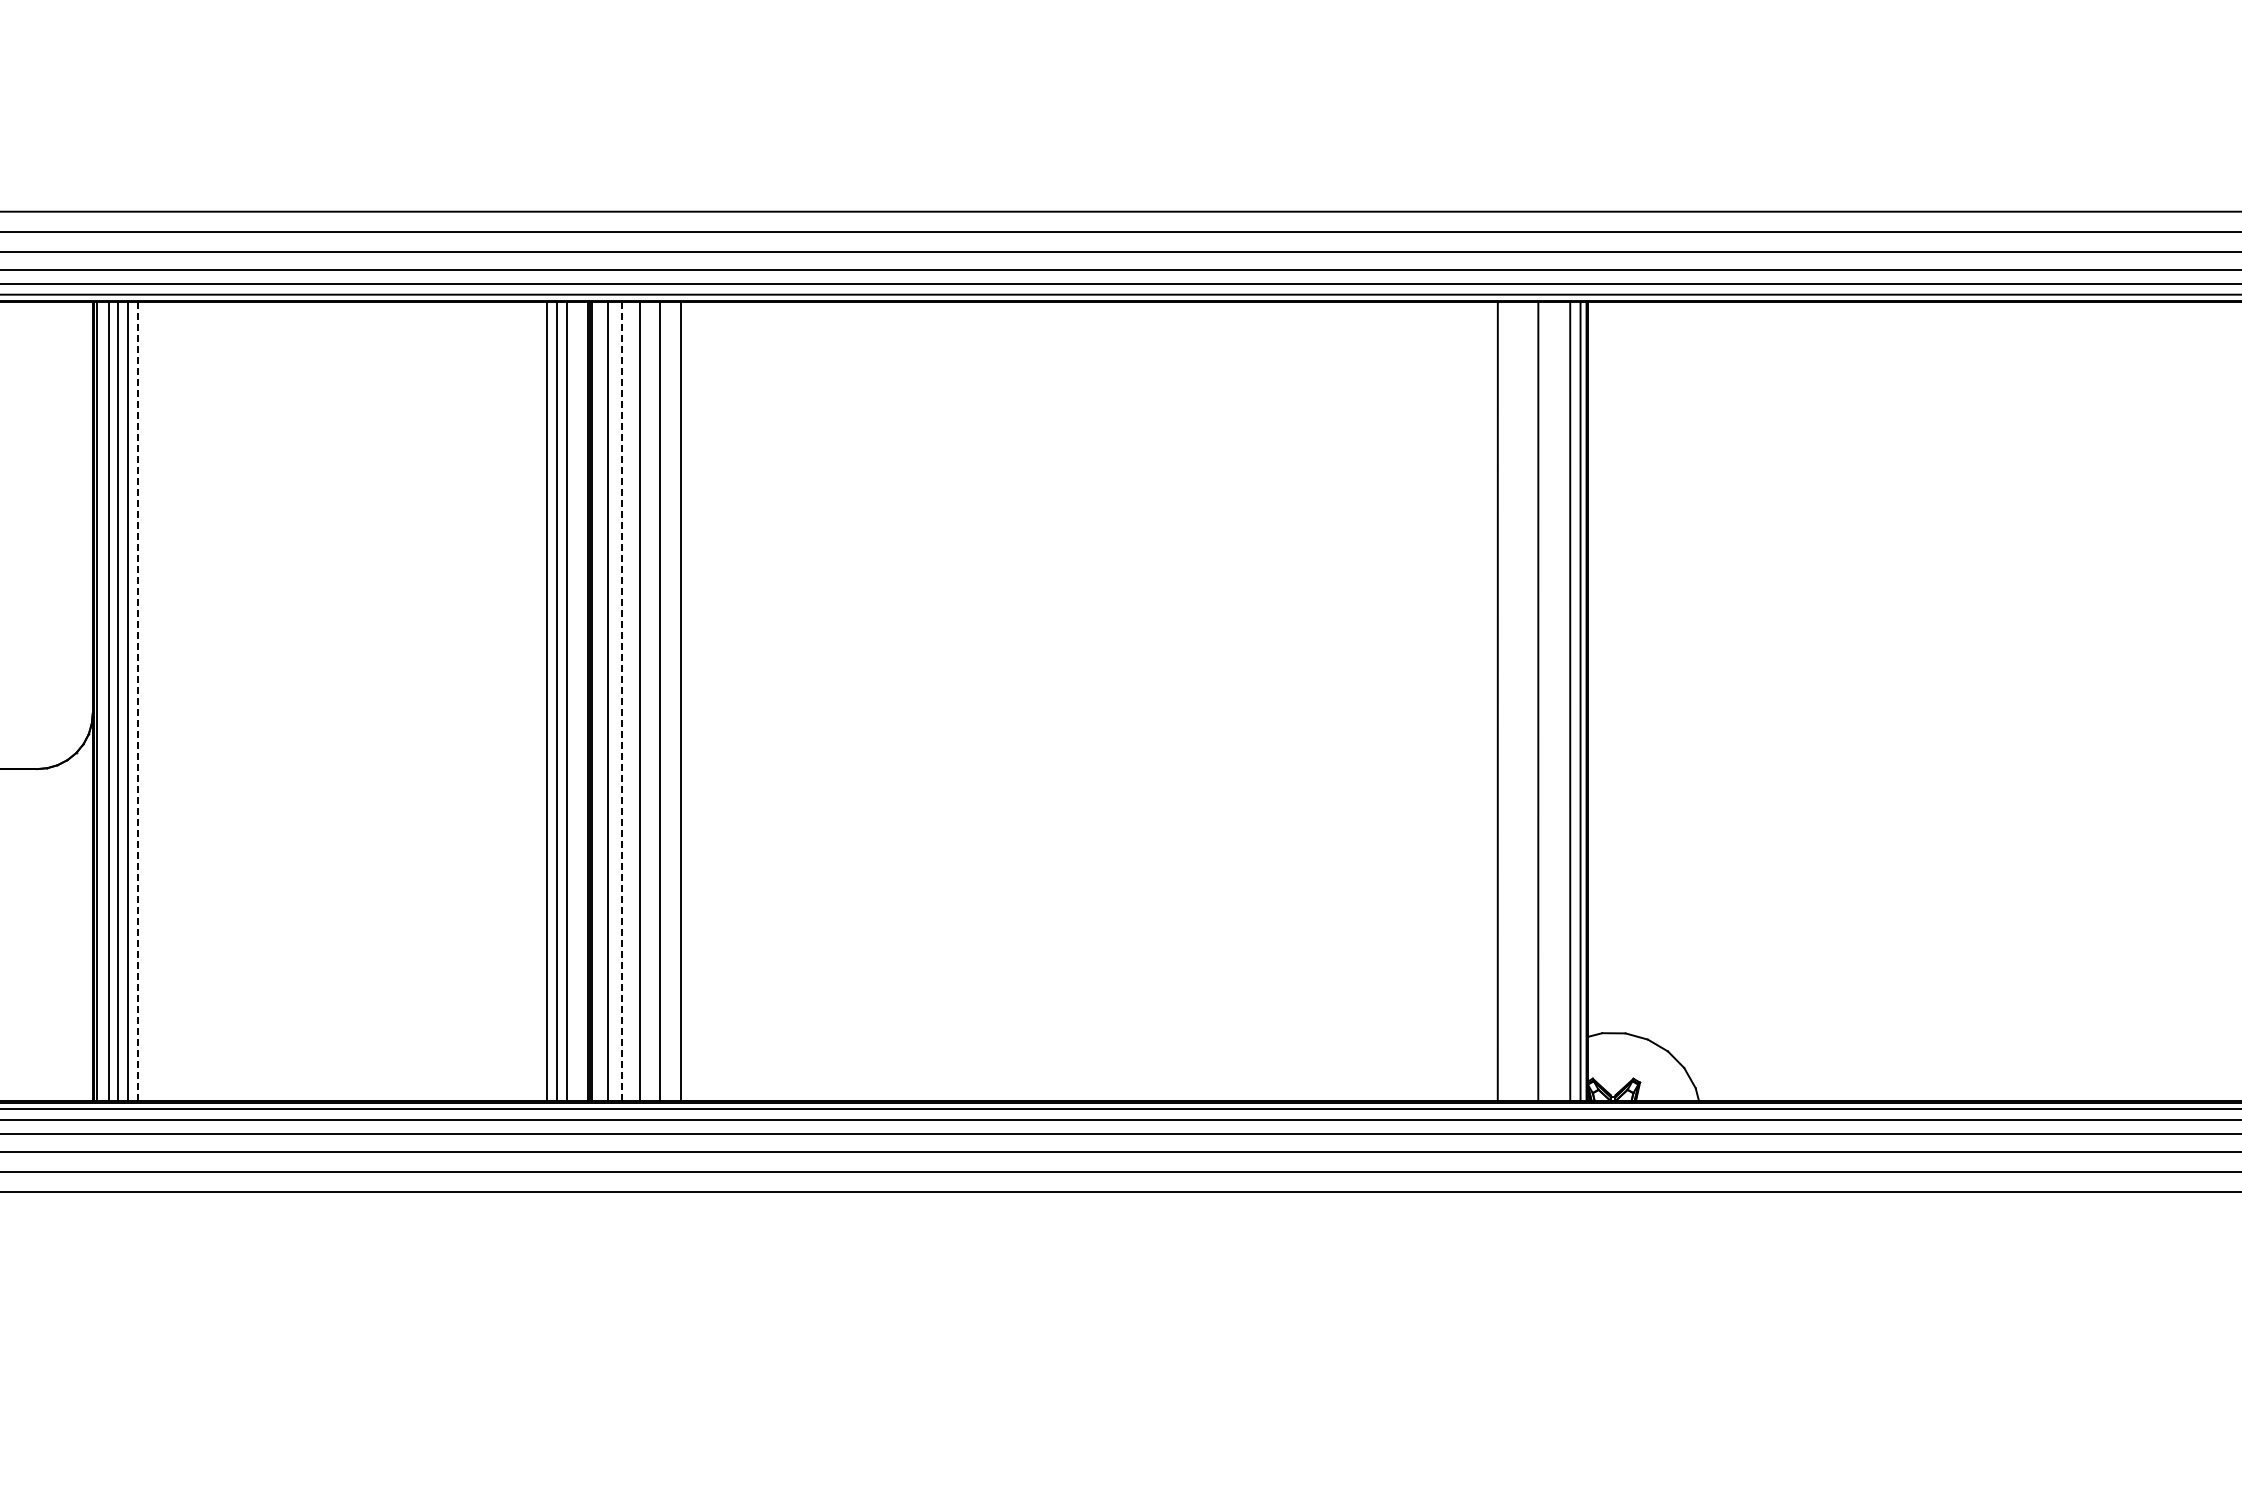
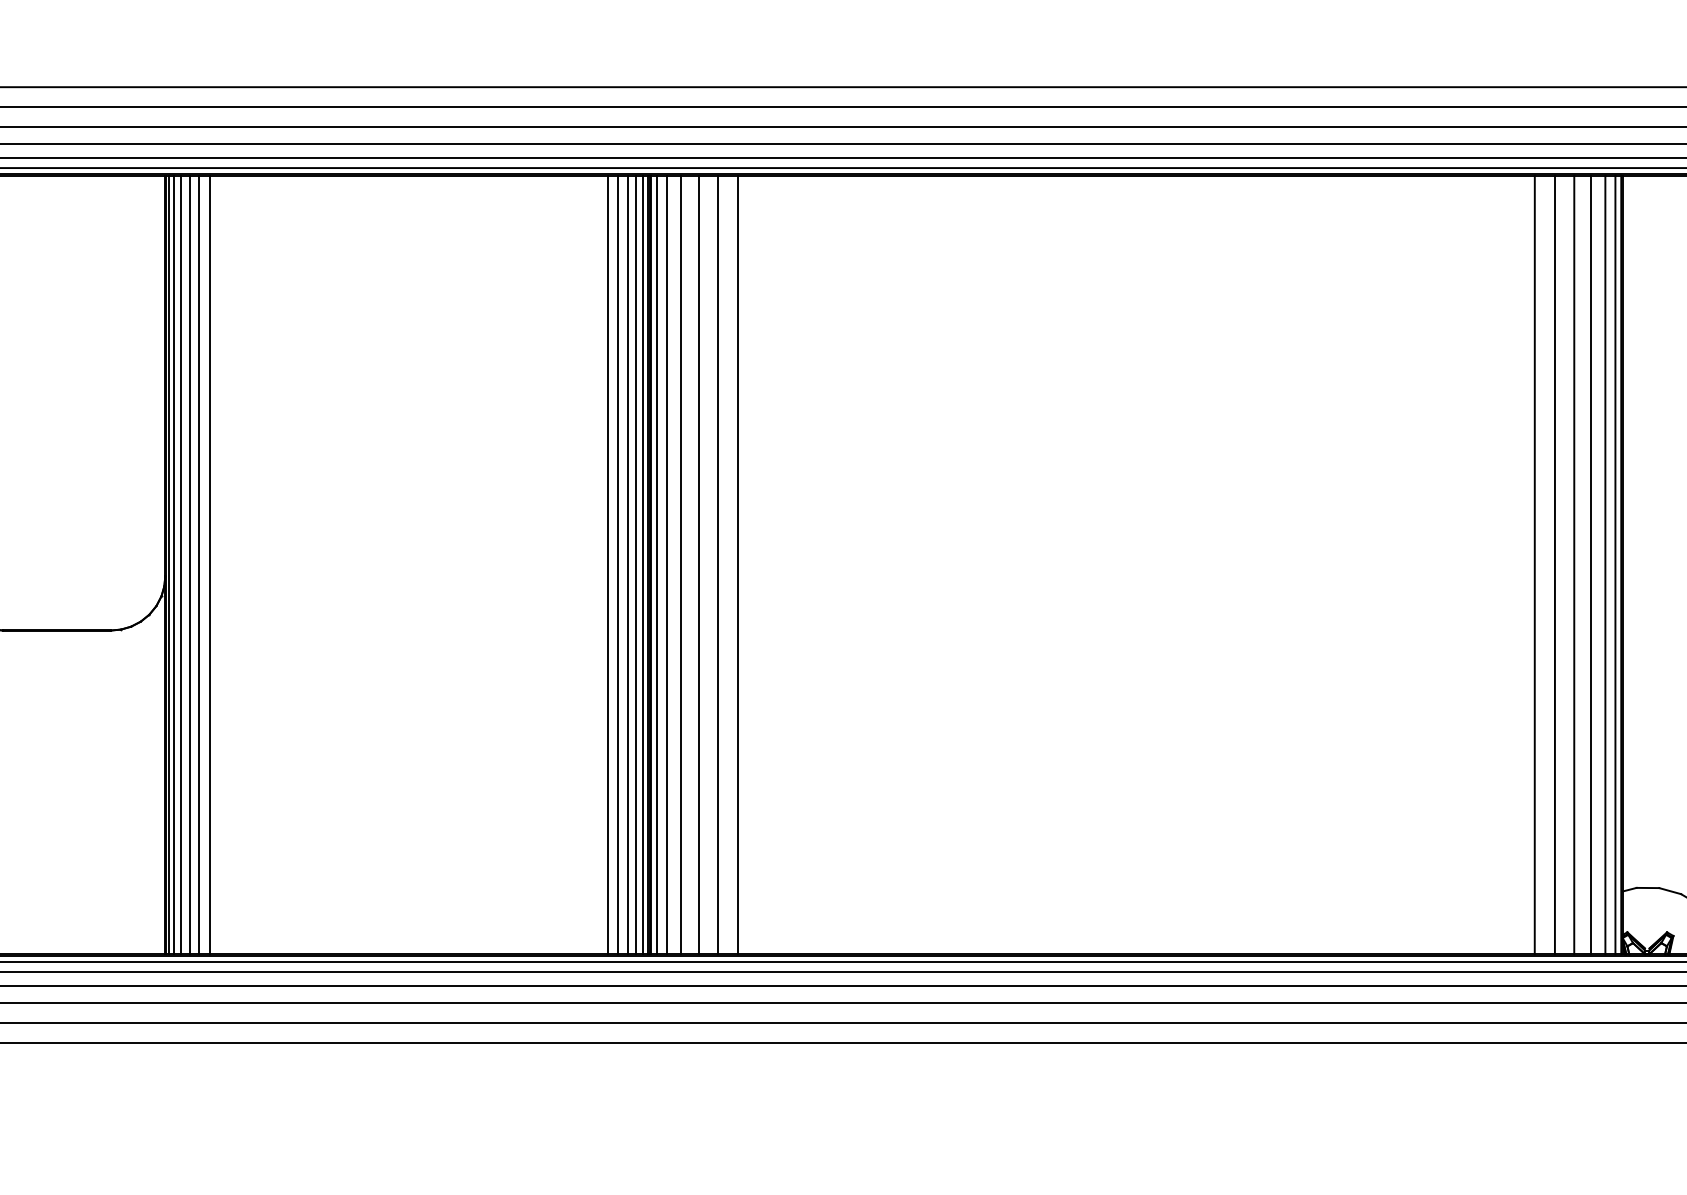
line: (101, 701) -> (173, 564), added
line: (138, 701) -> (209, 564), dashed -> solid
line: (575, 701) -> (635, 564), added
line: (583, 701) -> (643, 564), added
line: (597, 701) -> (657, 564), added
line: (1518, 701) -> (1554, 564), added
line: (1555, 701) -> (1591, 564), added
line: (622, 702) -> (681, 565), dashed -> solid

